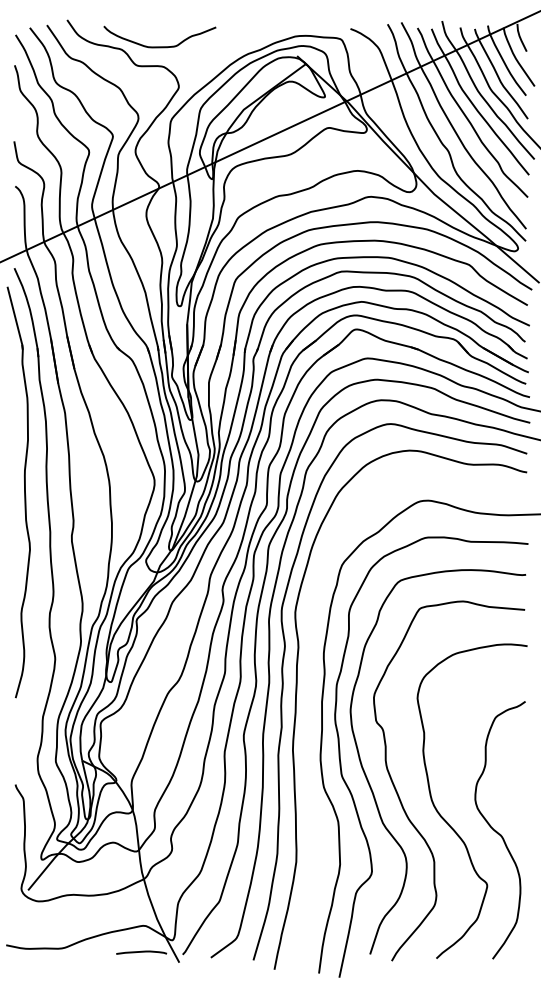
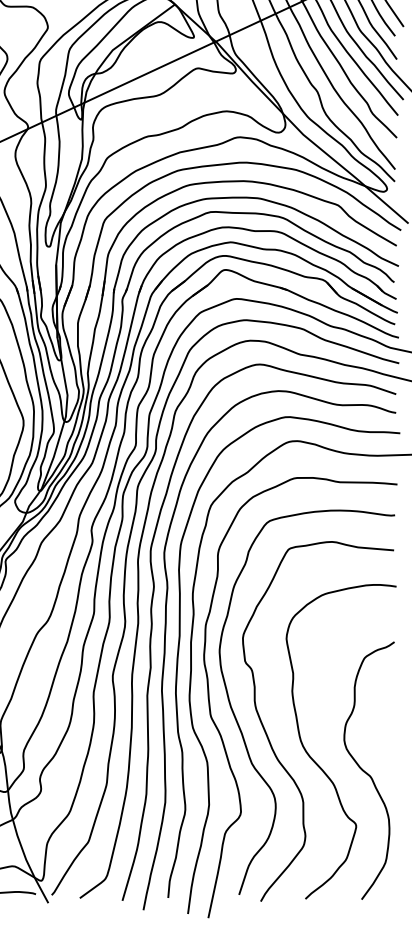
curve: (310, 711) -> (179, 651), added

